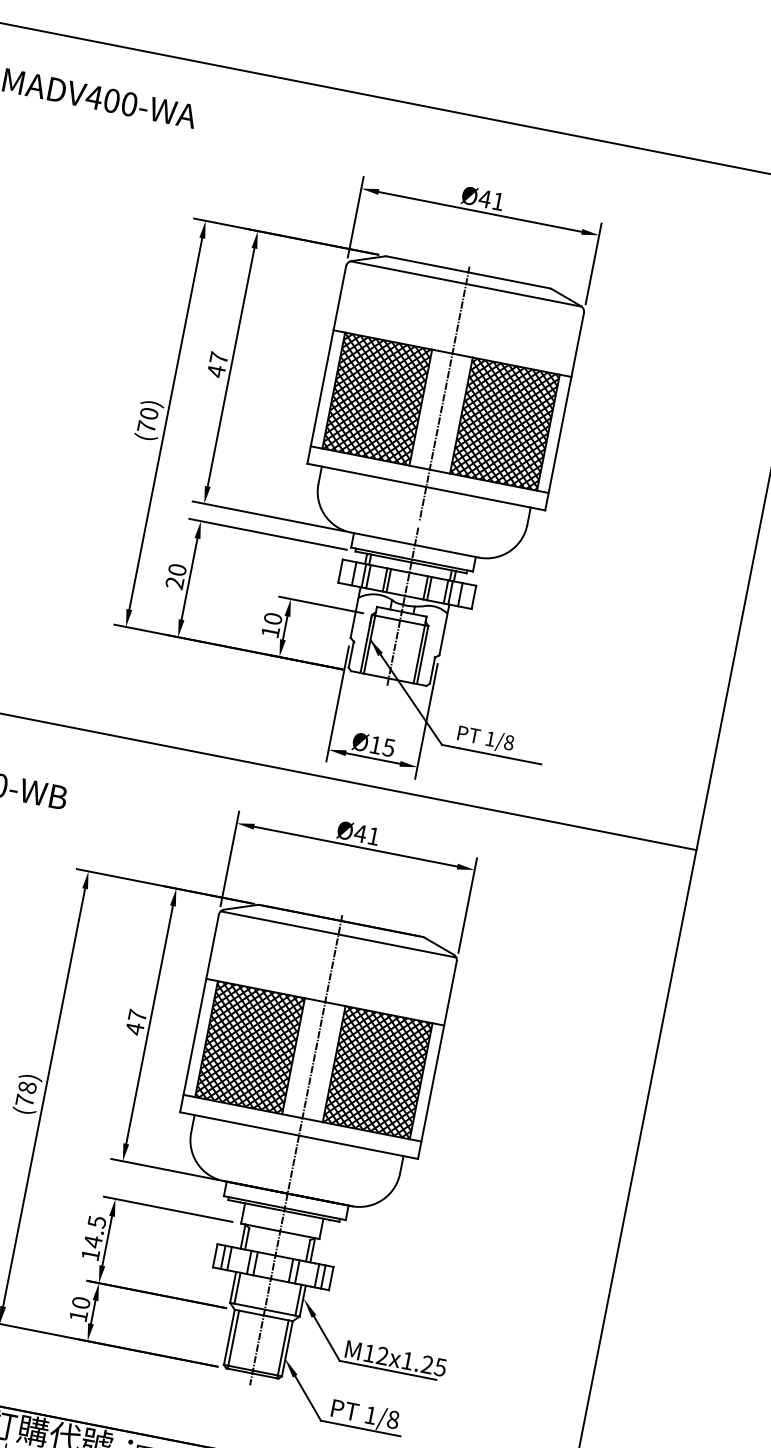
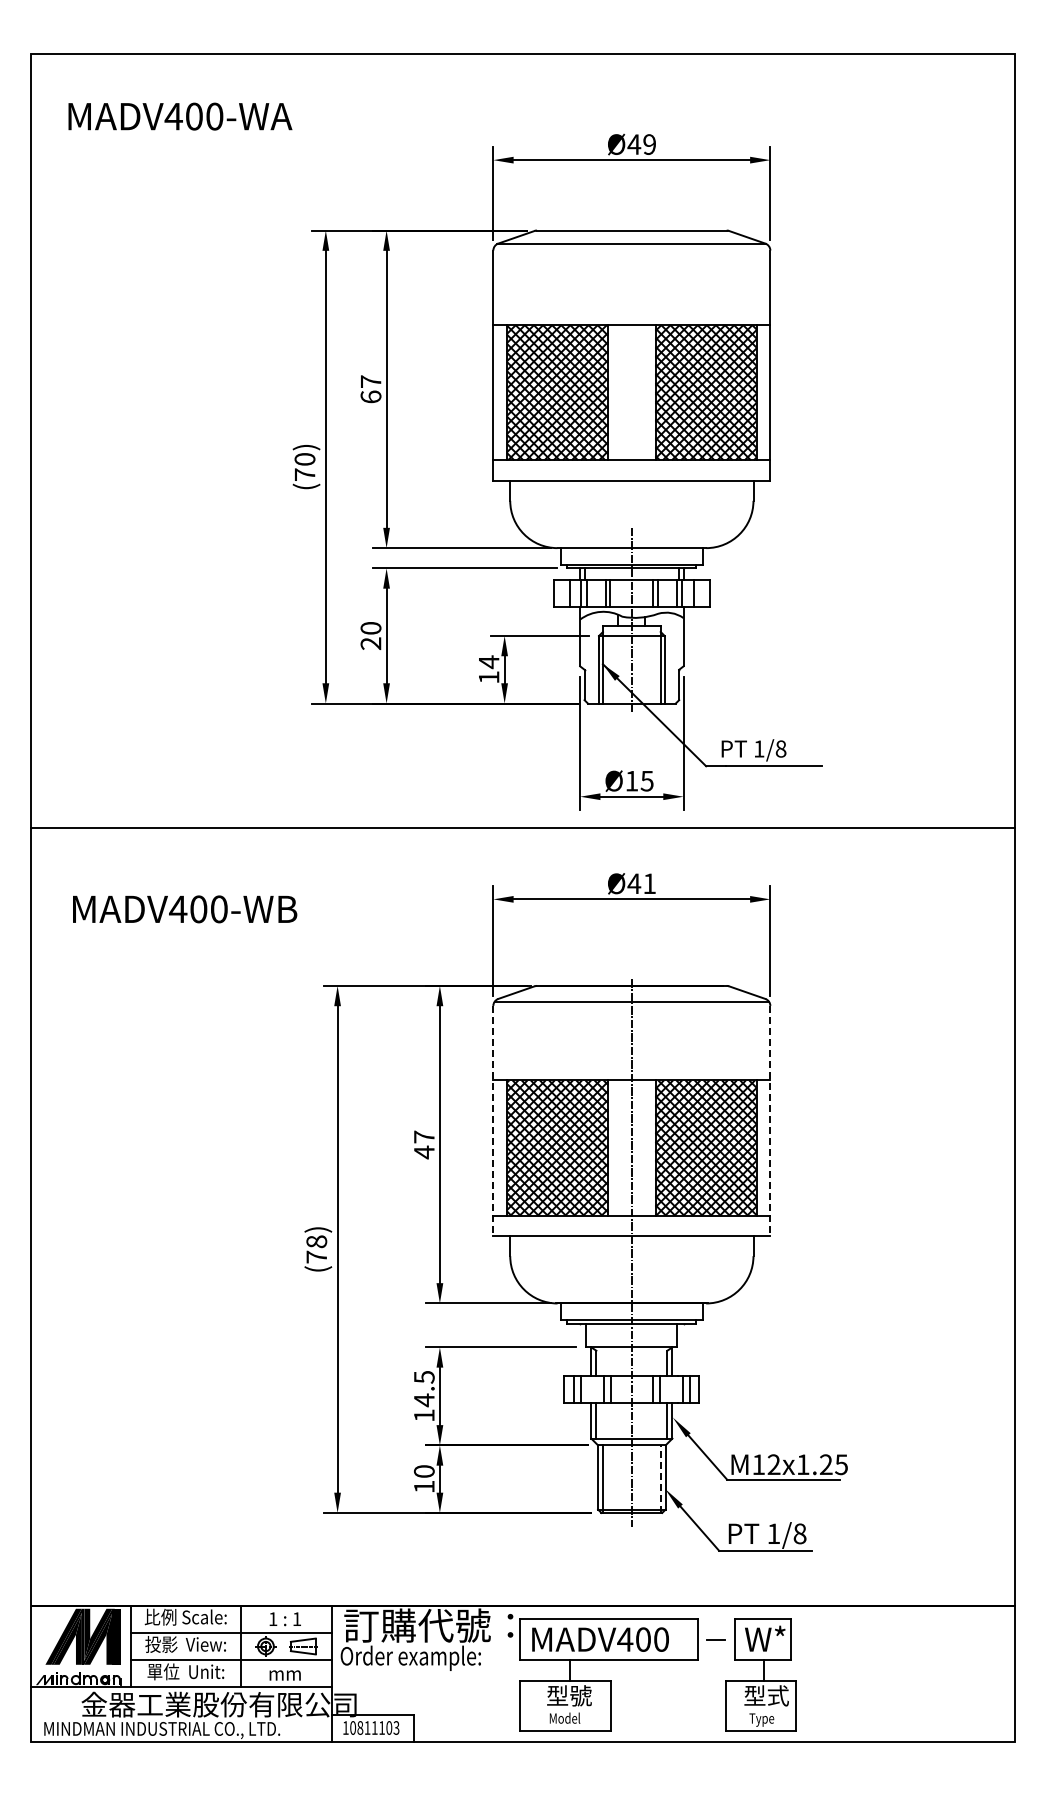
text: (498, 201) -> (649, 144), Ø41 -> Ø49
text: (215, 371) -> (370, 397), 47 -> 67
line: (444, 394) -> (631, 372), removed
text: (272, 619) -> (488, 662), 10 -> 14
line: (199, 1013) -> (493, 1120), solid -> dashed
line: (437, 1059) -> (770, 1120), solid -> dashed
line: (282, 1349) -> (660, 1479), solid -> dashed

